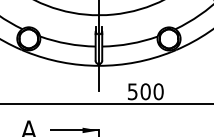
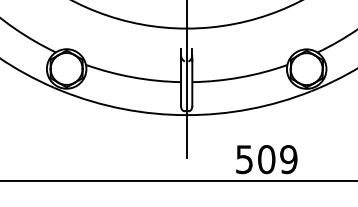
text: (158, 91) -> (288, 159), 500 -> 509

